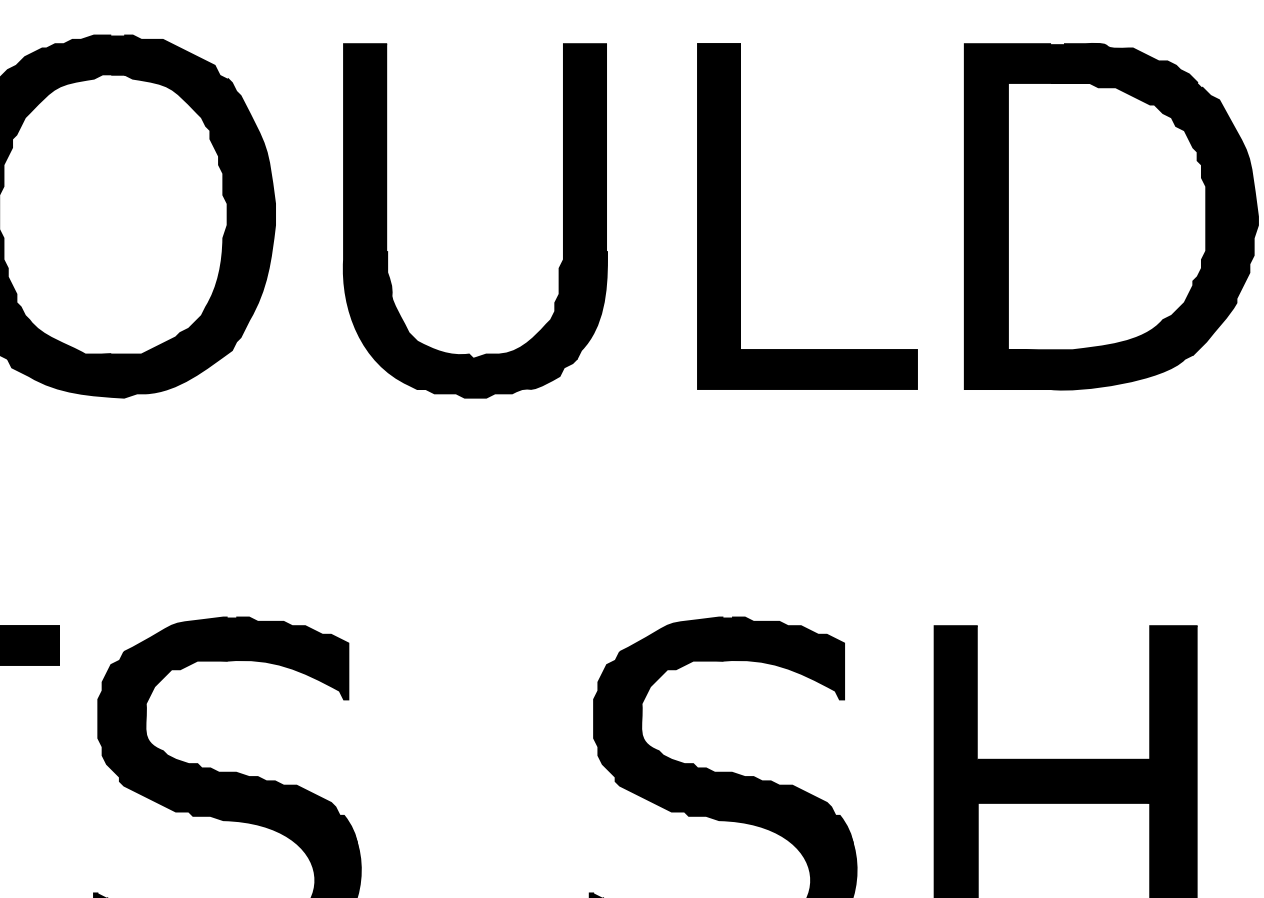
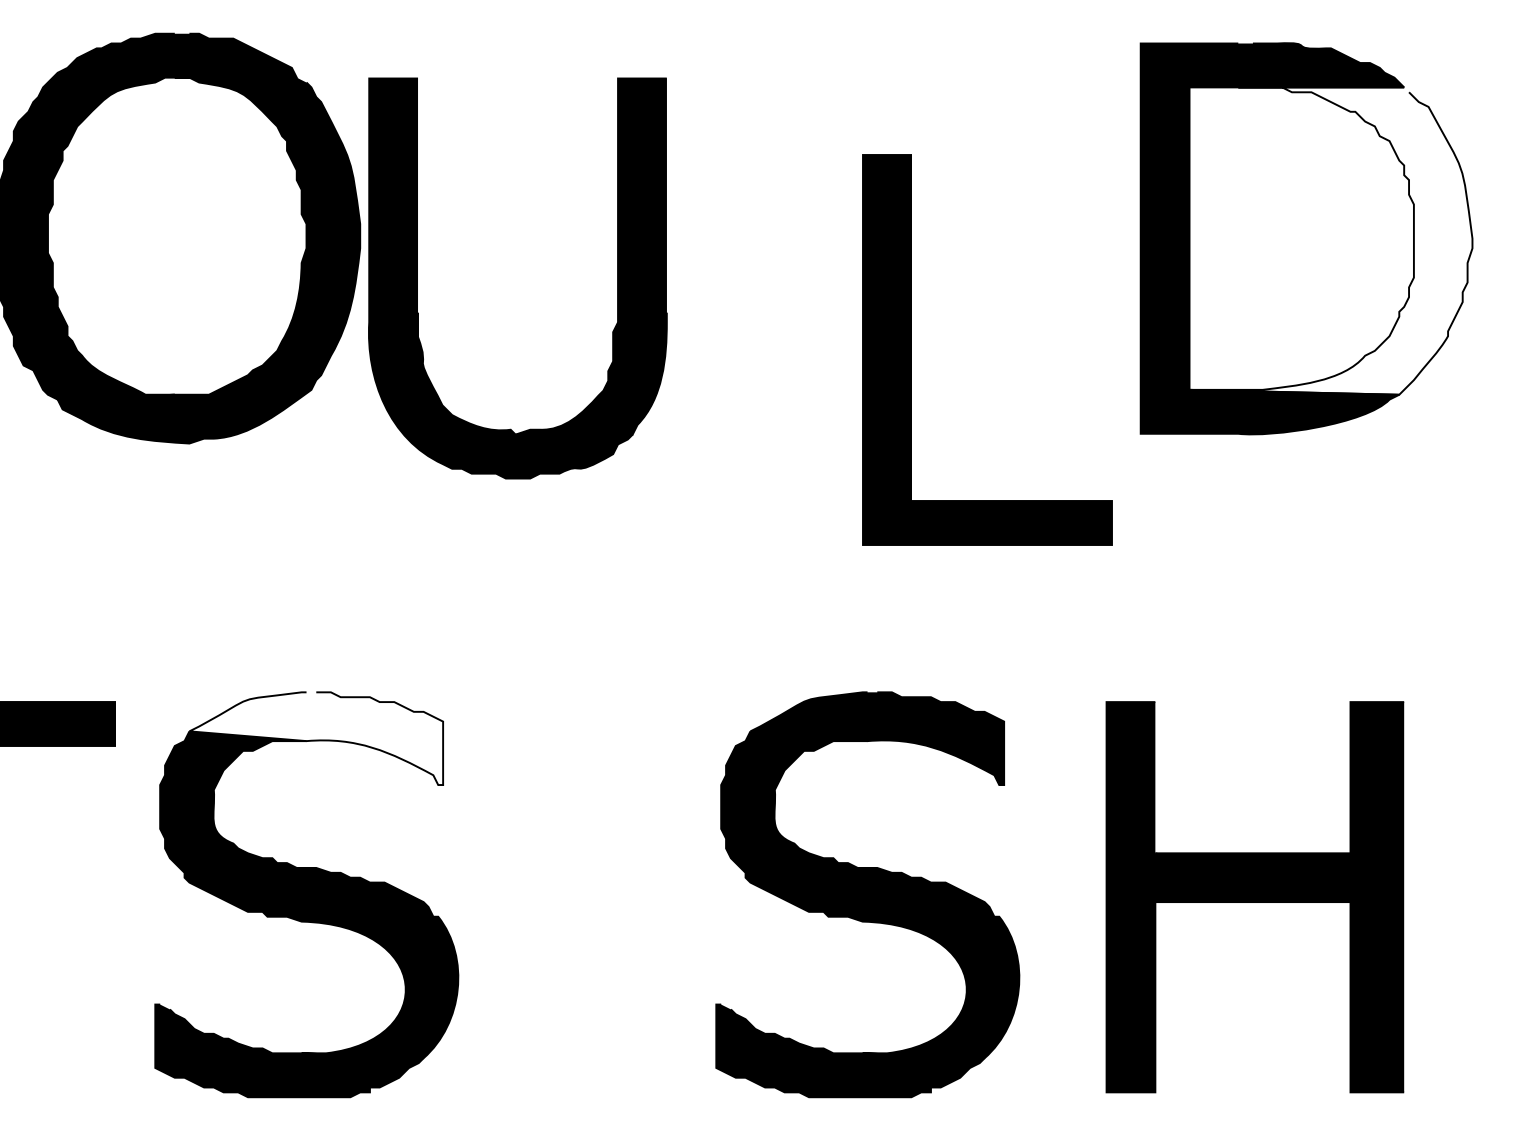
part: (740, 216) -> (911, 349), moved
fill: (1132, 218) -> (1330, 240), removed
part: (386, 220) -> (417, 278), moved
fill: (236, 658) -> (316, 738), removed

